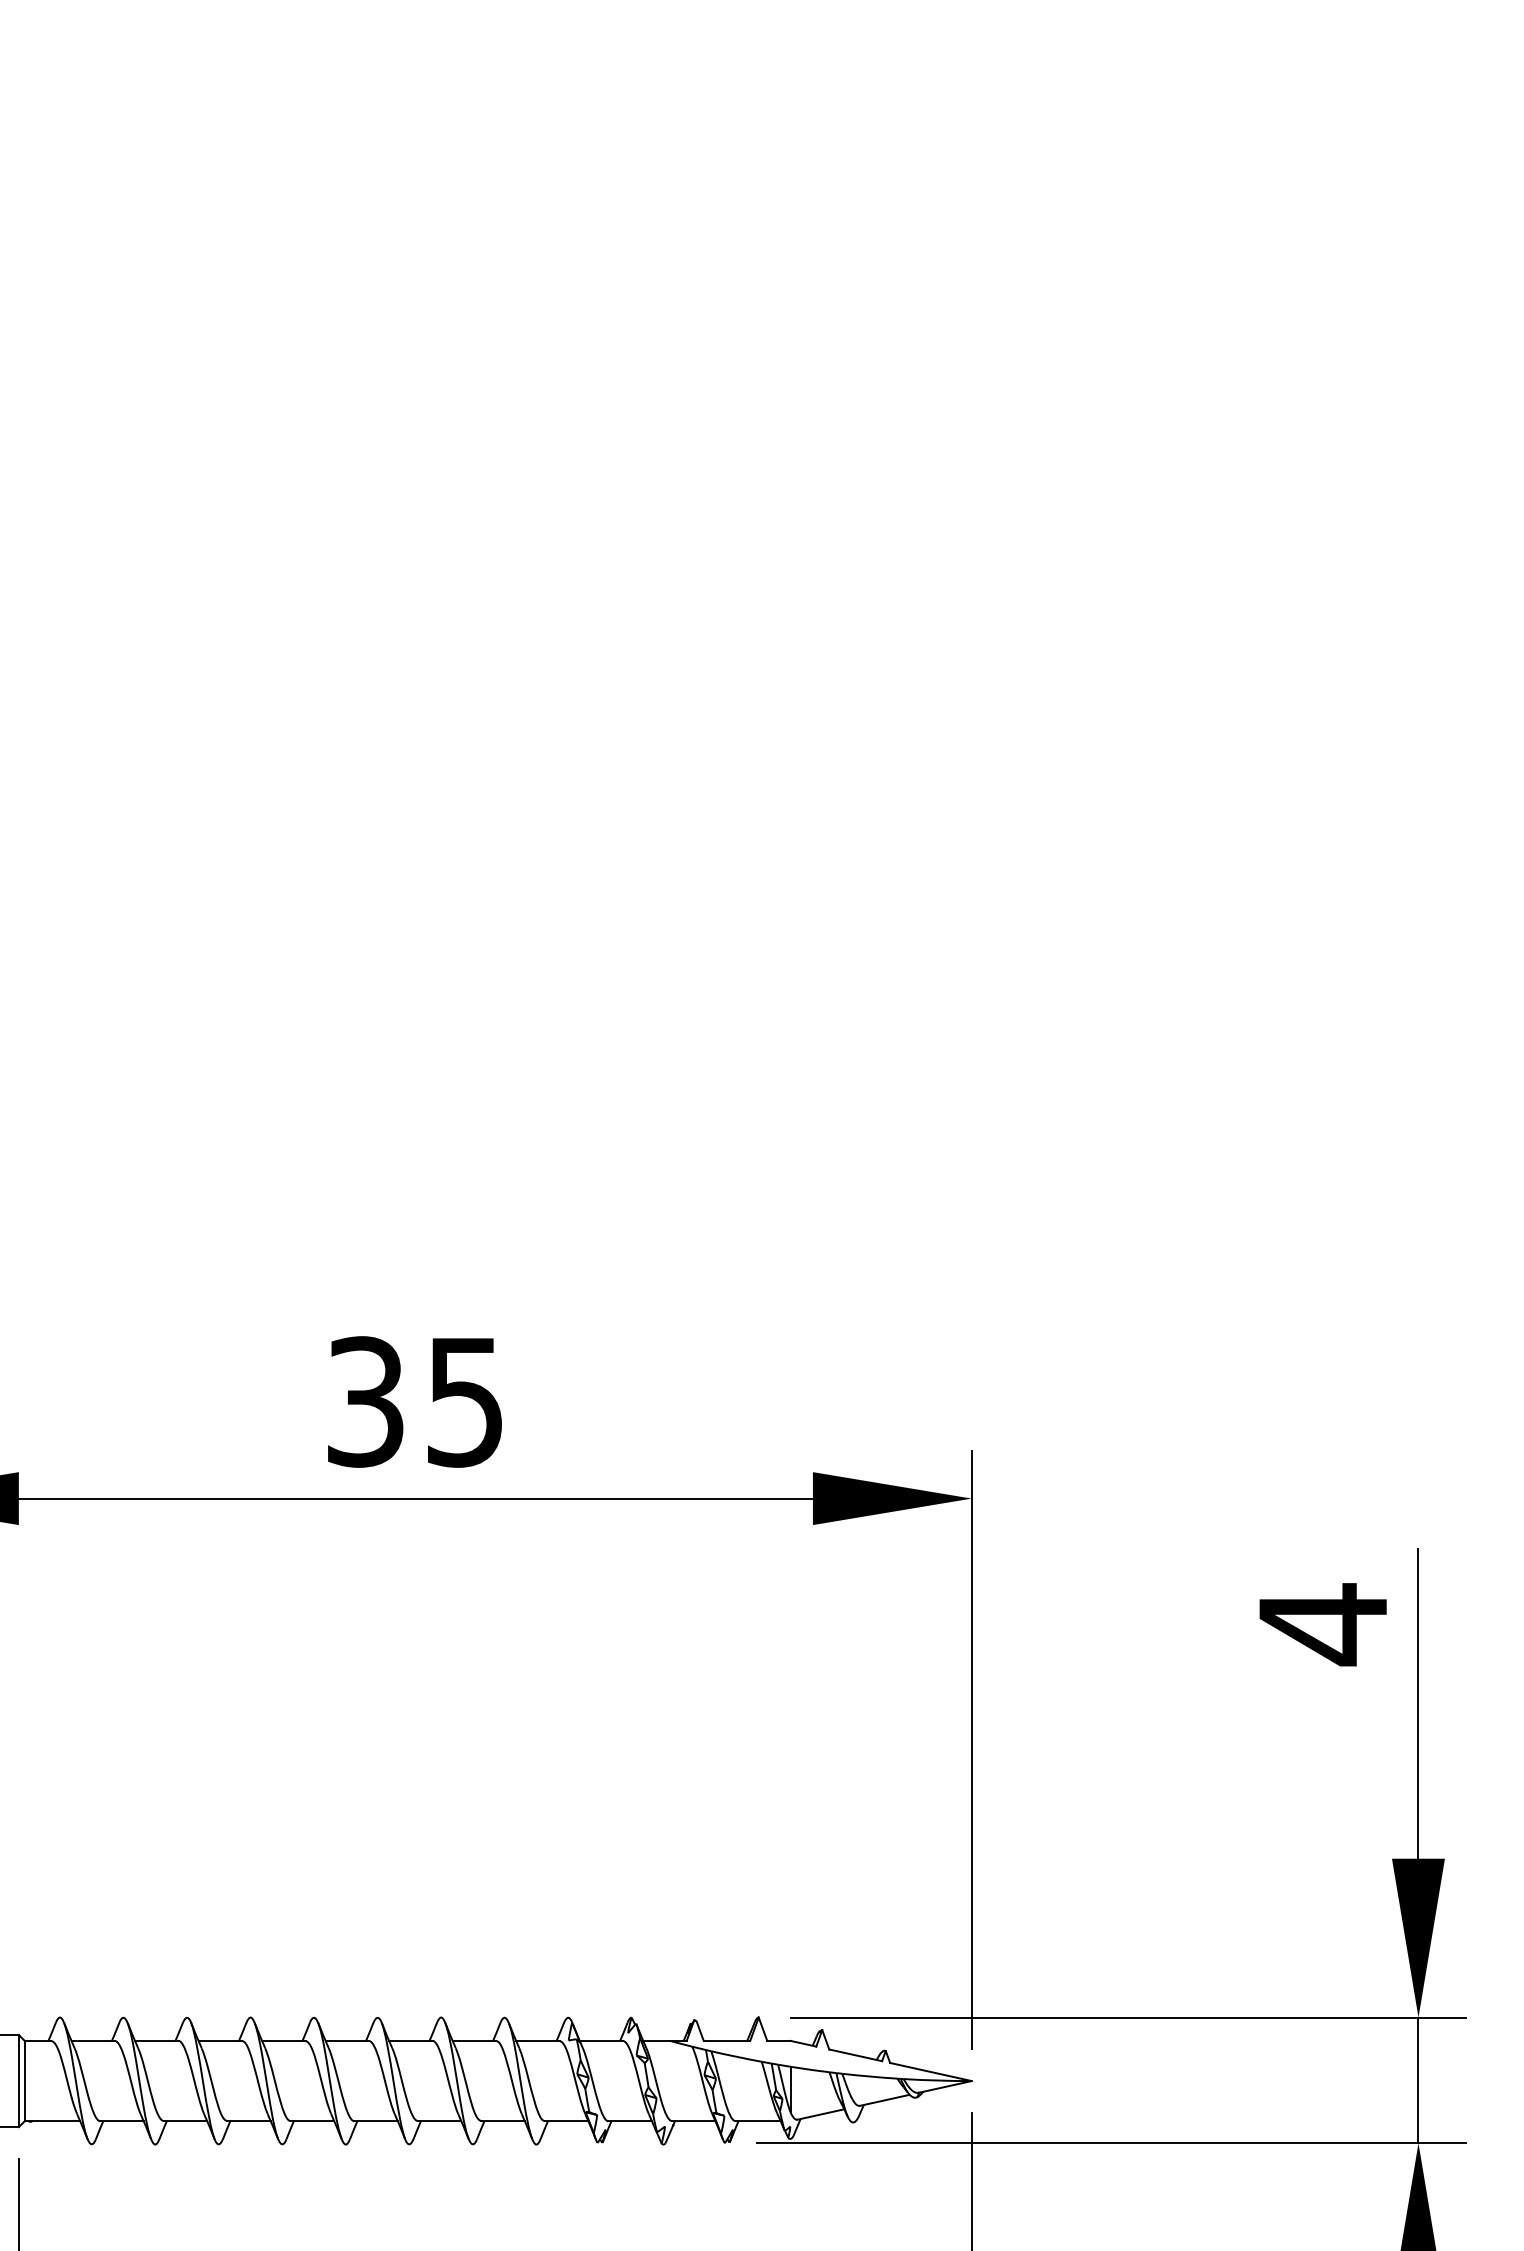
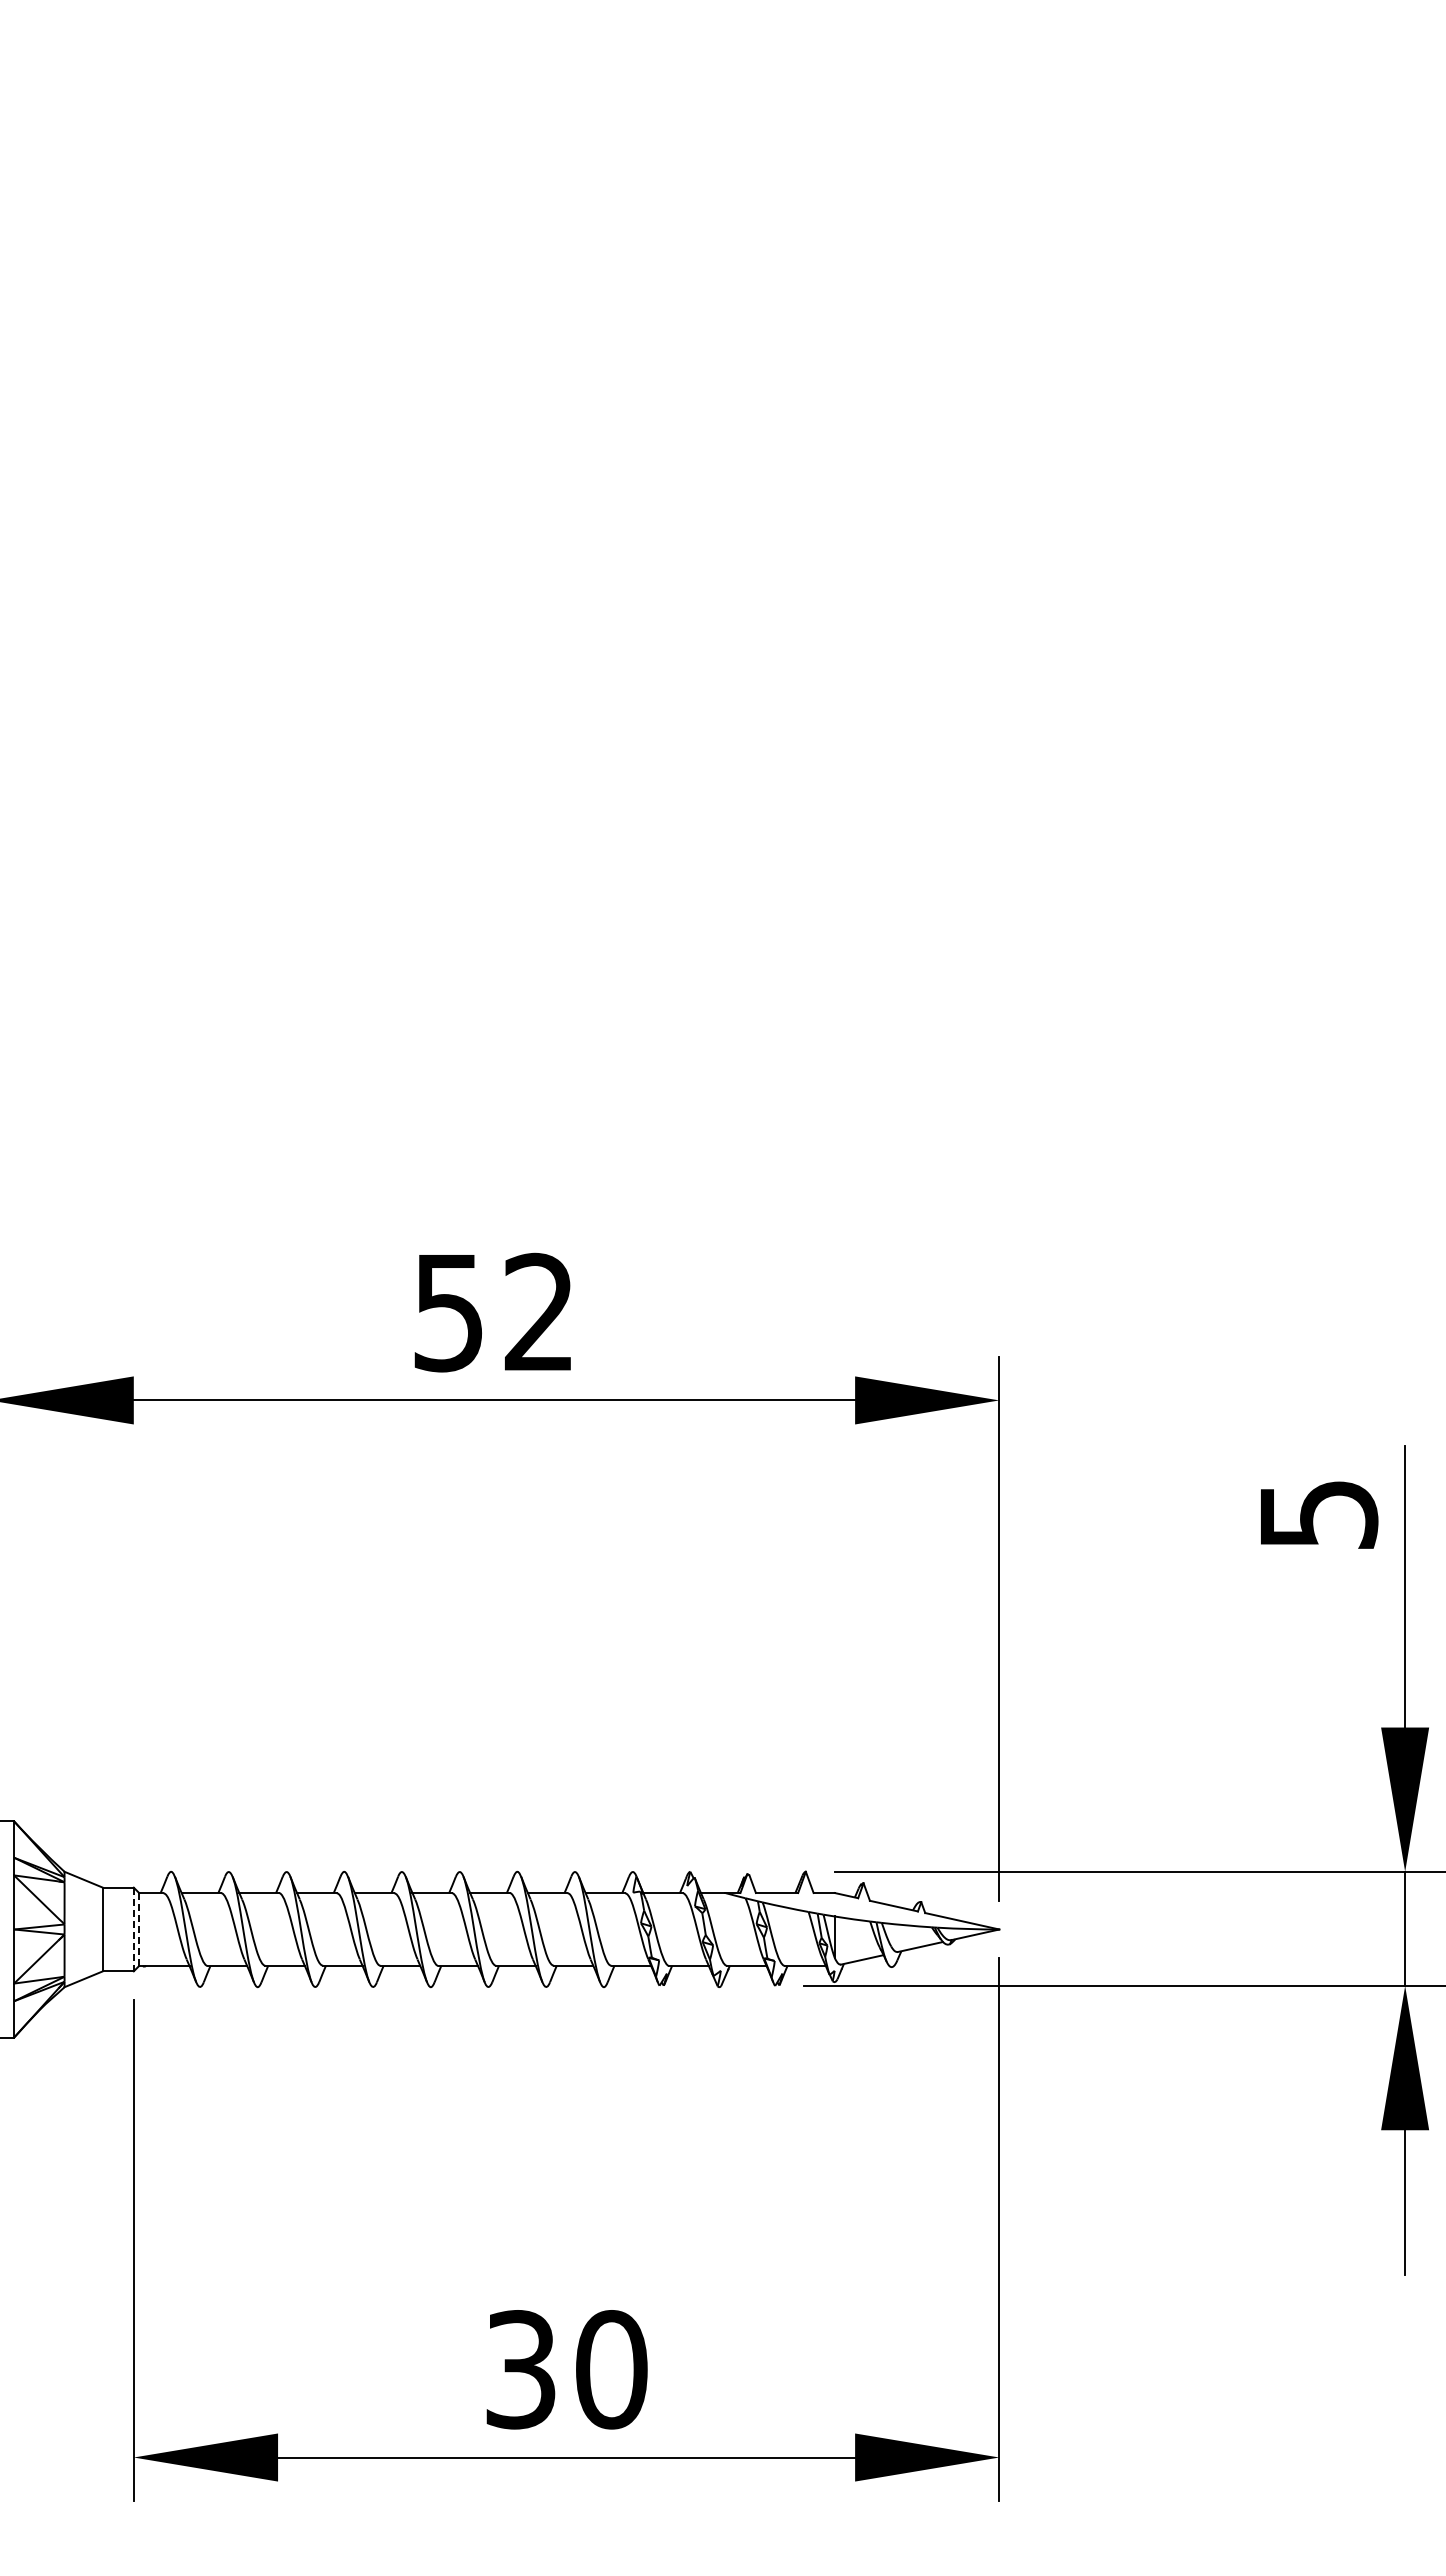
text: (414, 1401) -> (493, 1312), 35 -> 52
text: (1324, 1624) -> (1319, 1514), 4 -> 5
line: (18, 2081) -> (133, 1929), solid -> dashed
line: (25, 2082) -> (139, 1930), solid -> dashed

